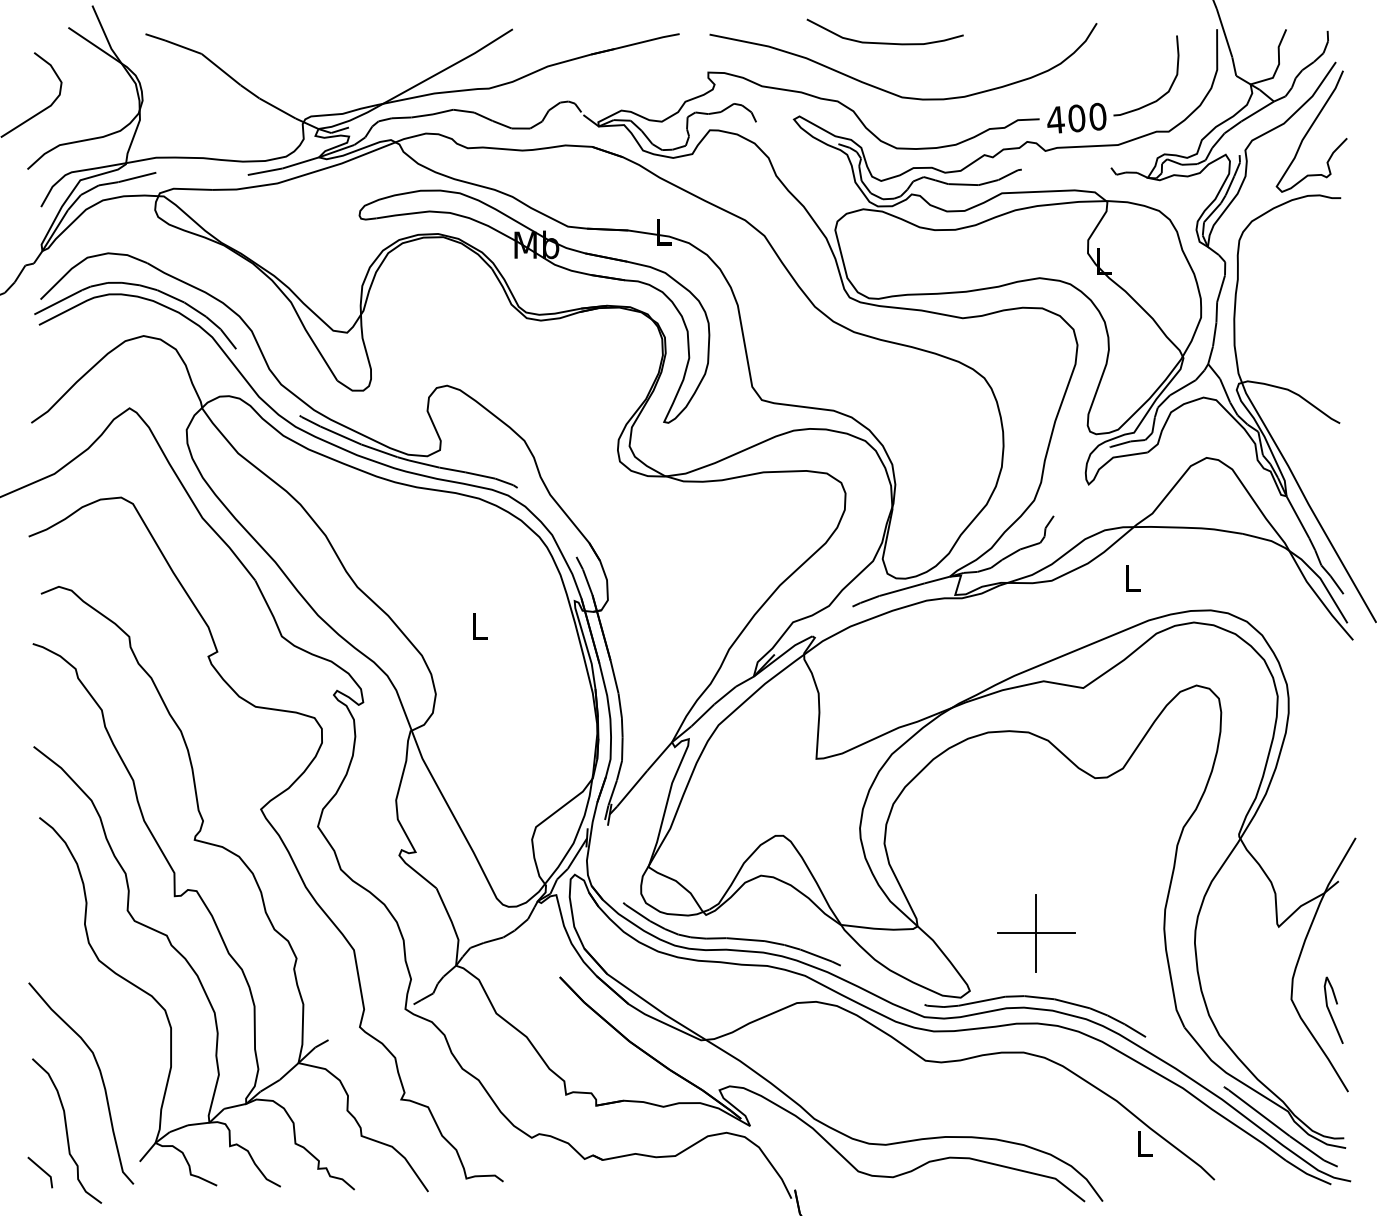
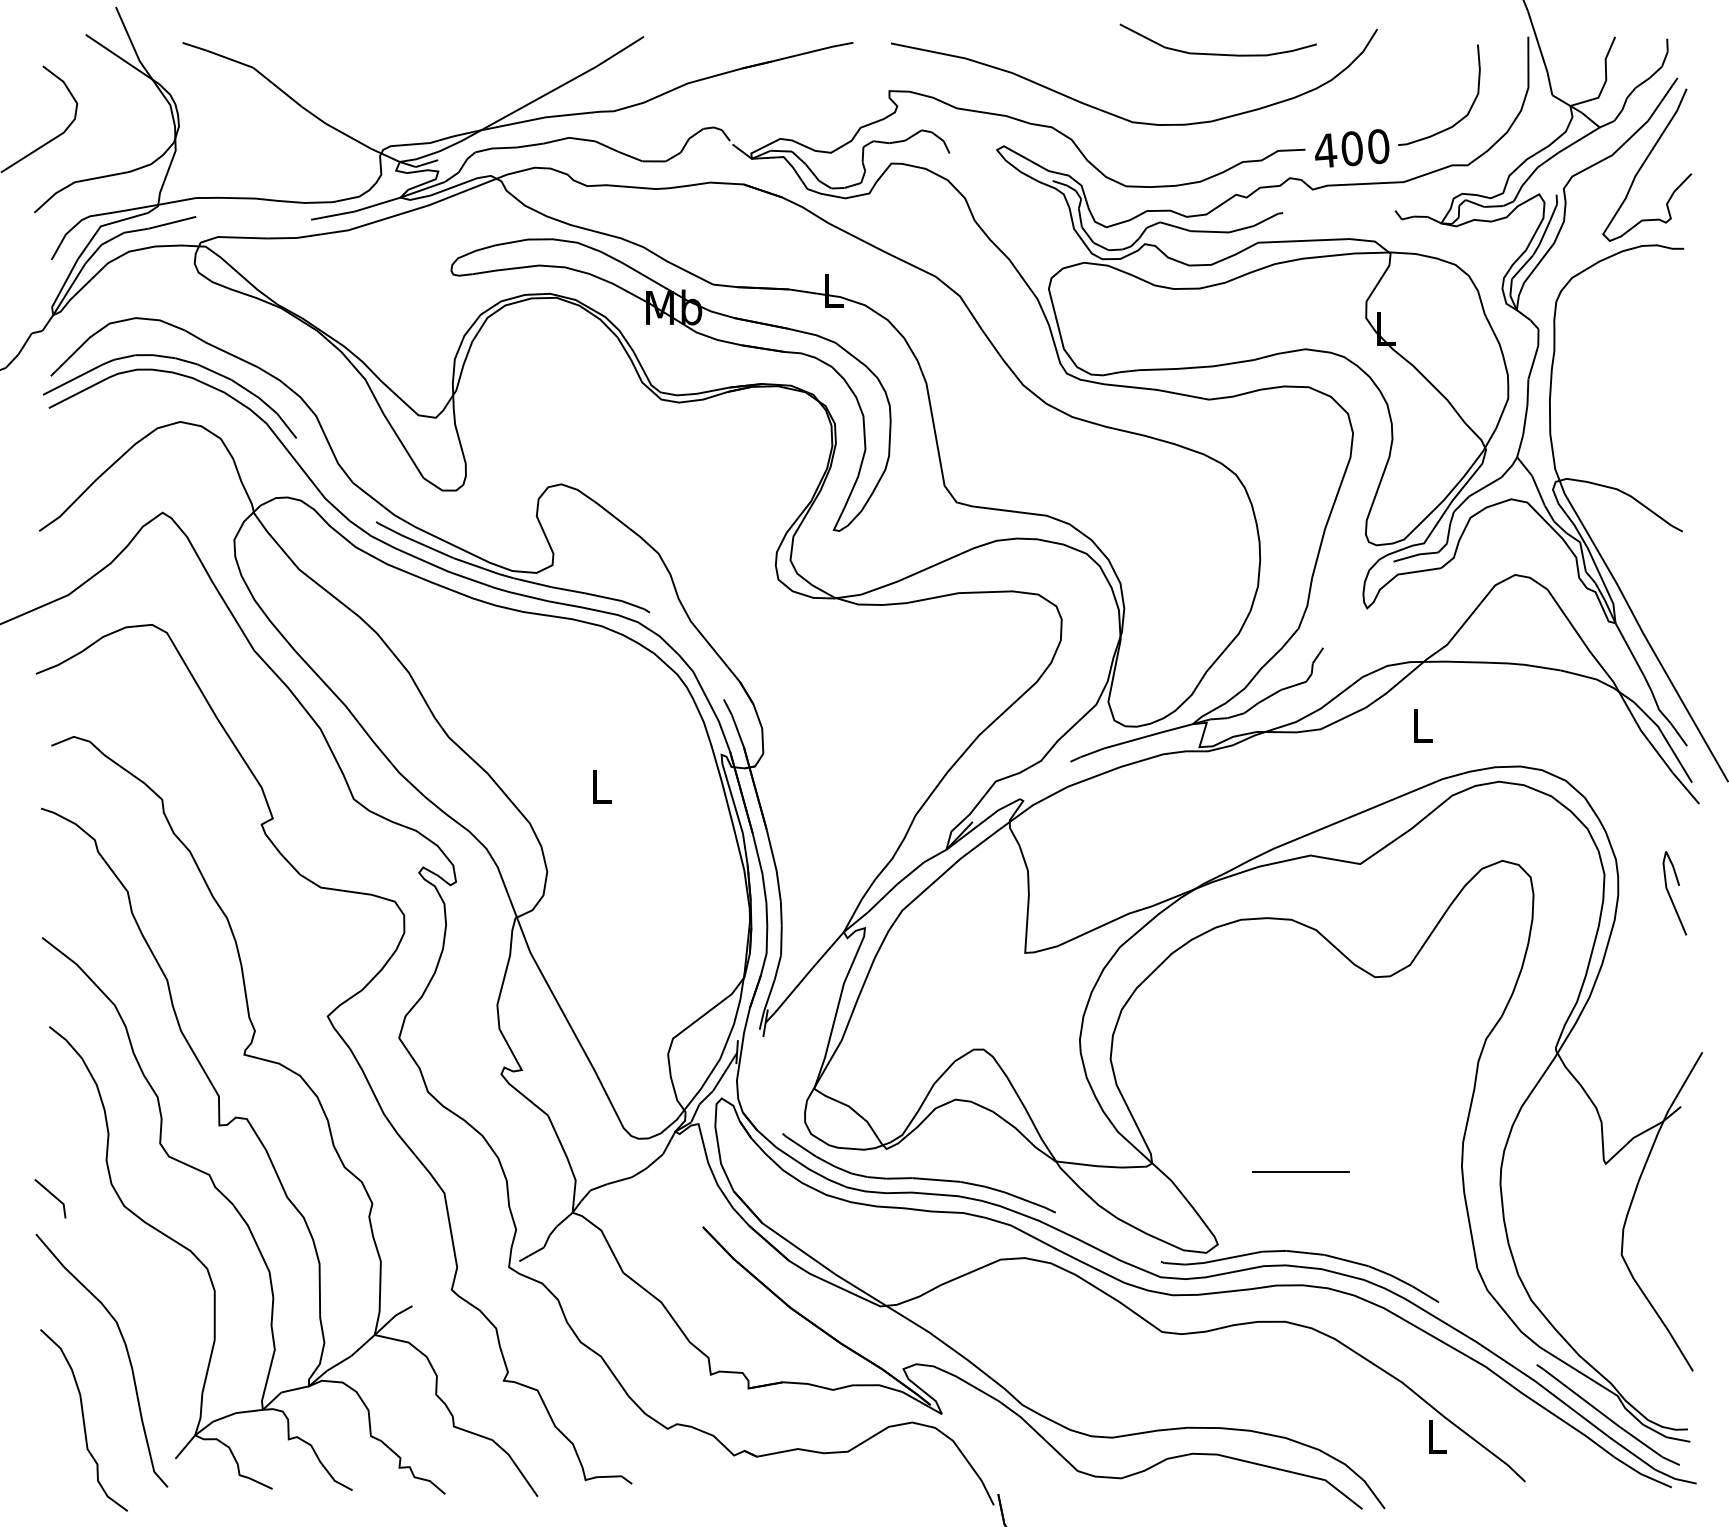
curve: (884, 42) -> (1217, 53), moved
line: (1036, 932) -> (1301, 1171), removed
curve: (1330, 1011) -> (1670, 894), moved
line: (41, 1170) -> (51, 1196), moved

